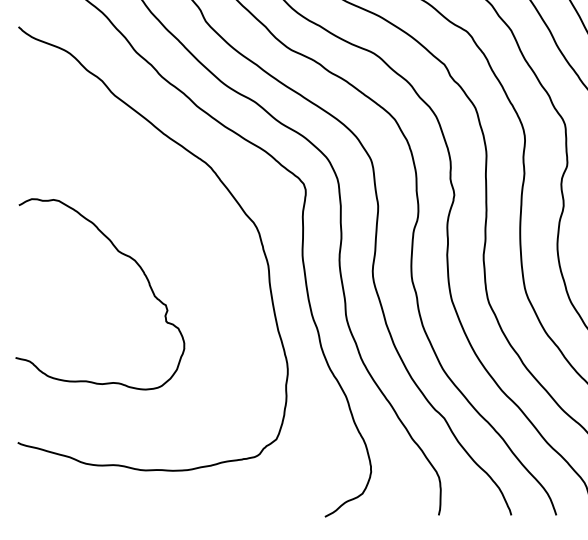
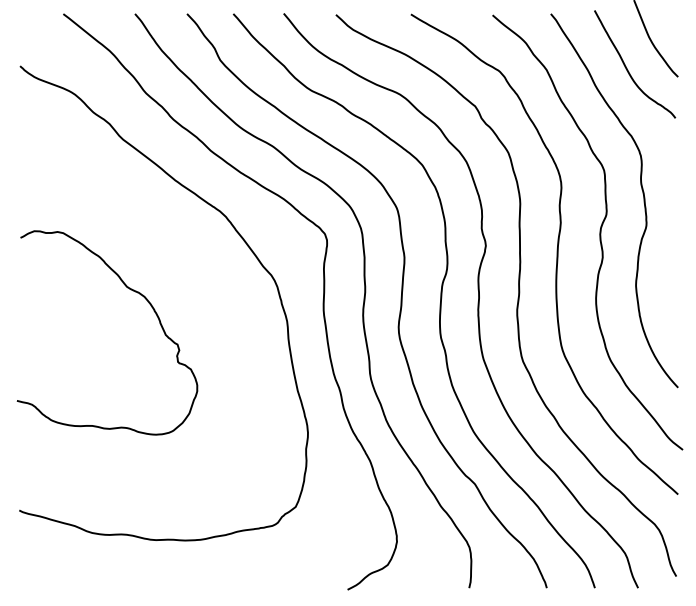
curve: (120, 253) -> (129, 289), moved

